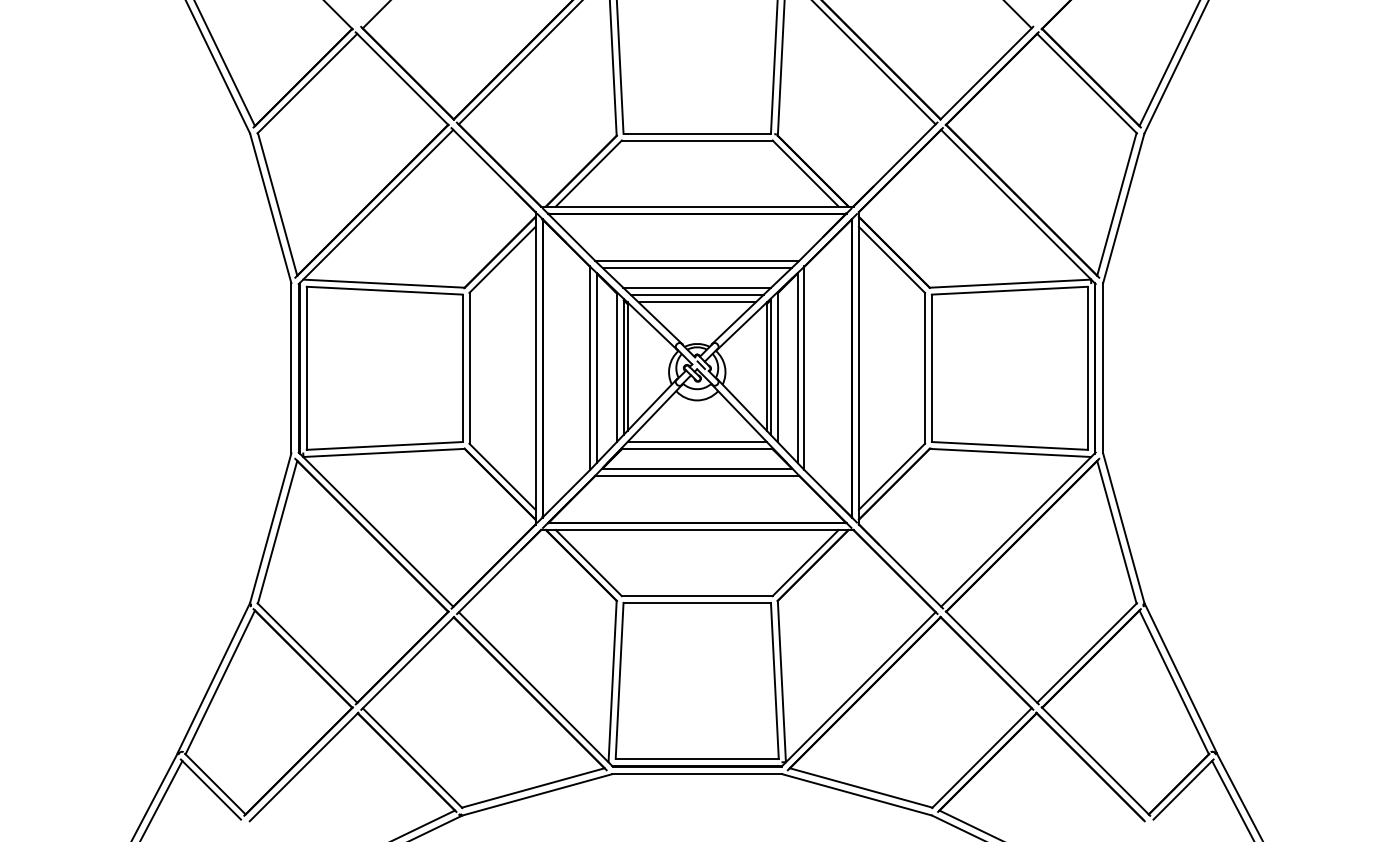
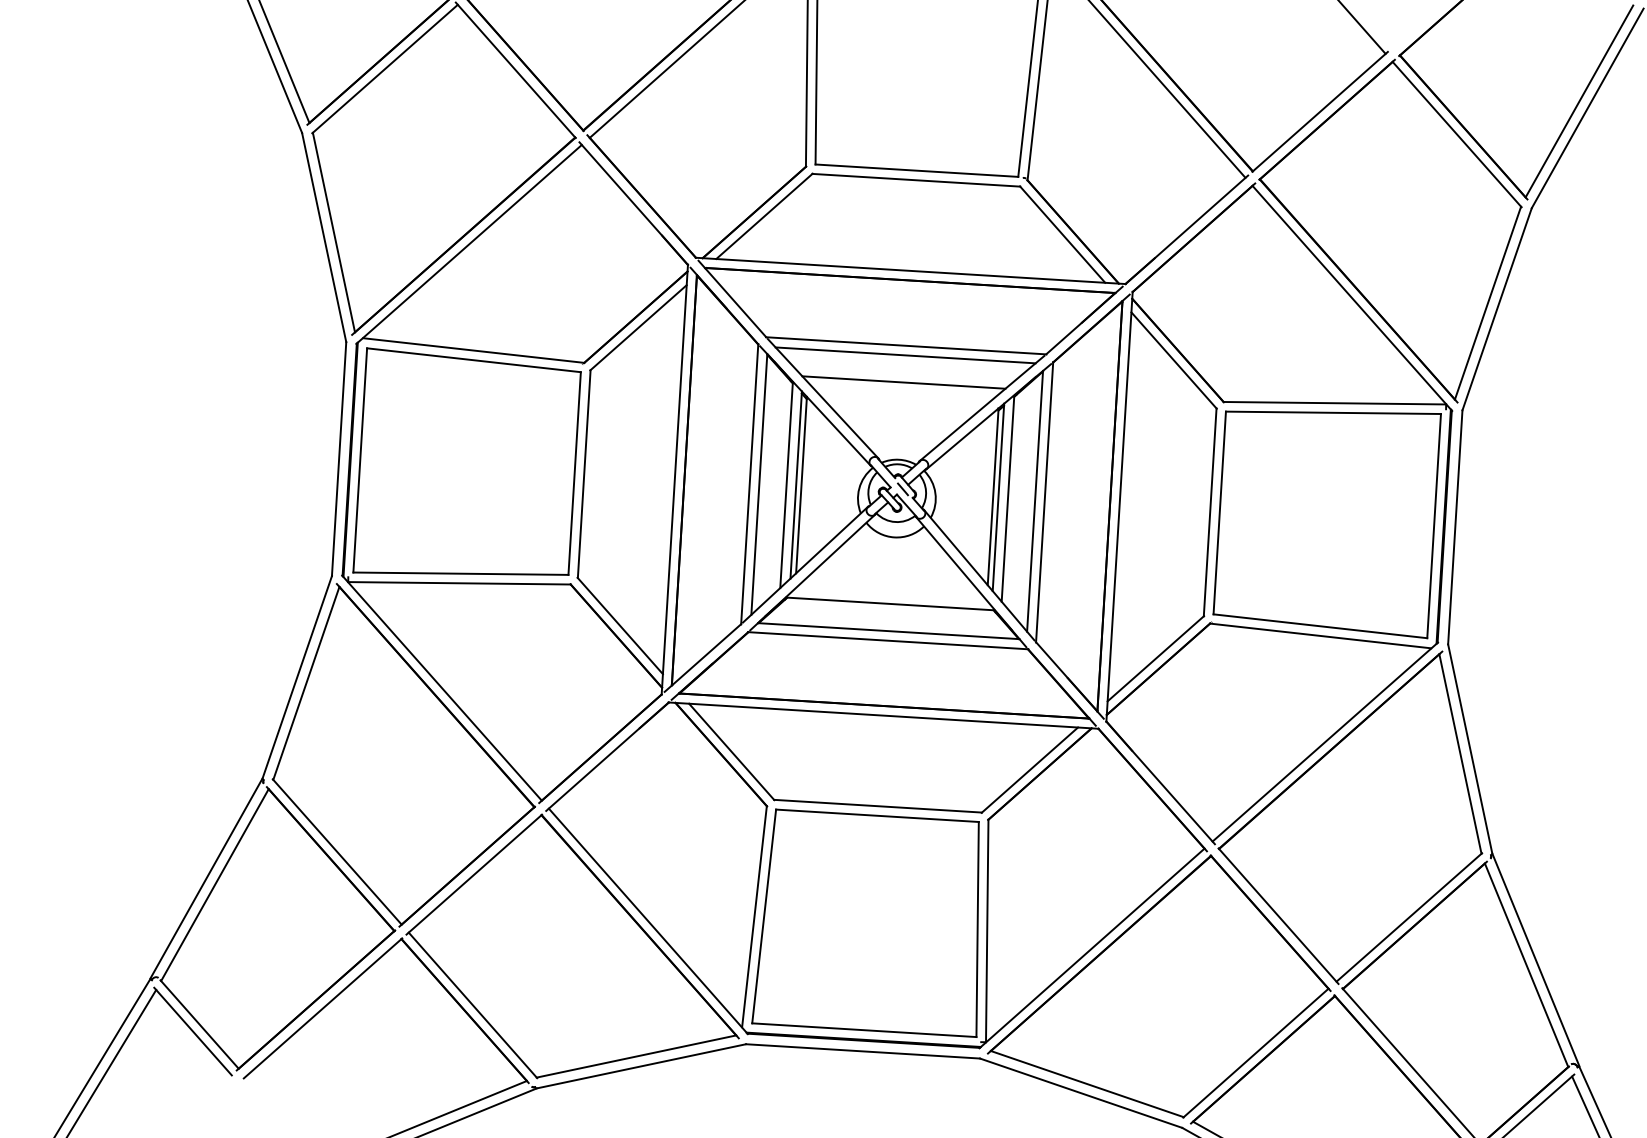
line: (696, 294) -> (902, 391), removed
line: (696, 302) -> (901, 402), removed
line: (696, 441) -> (889, 593), removed

